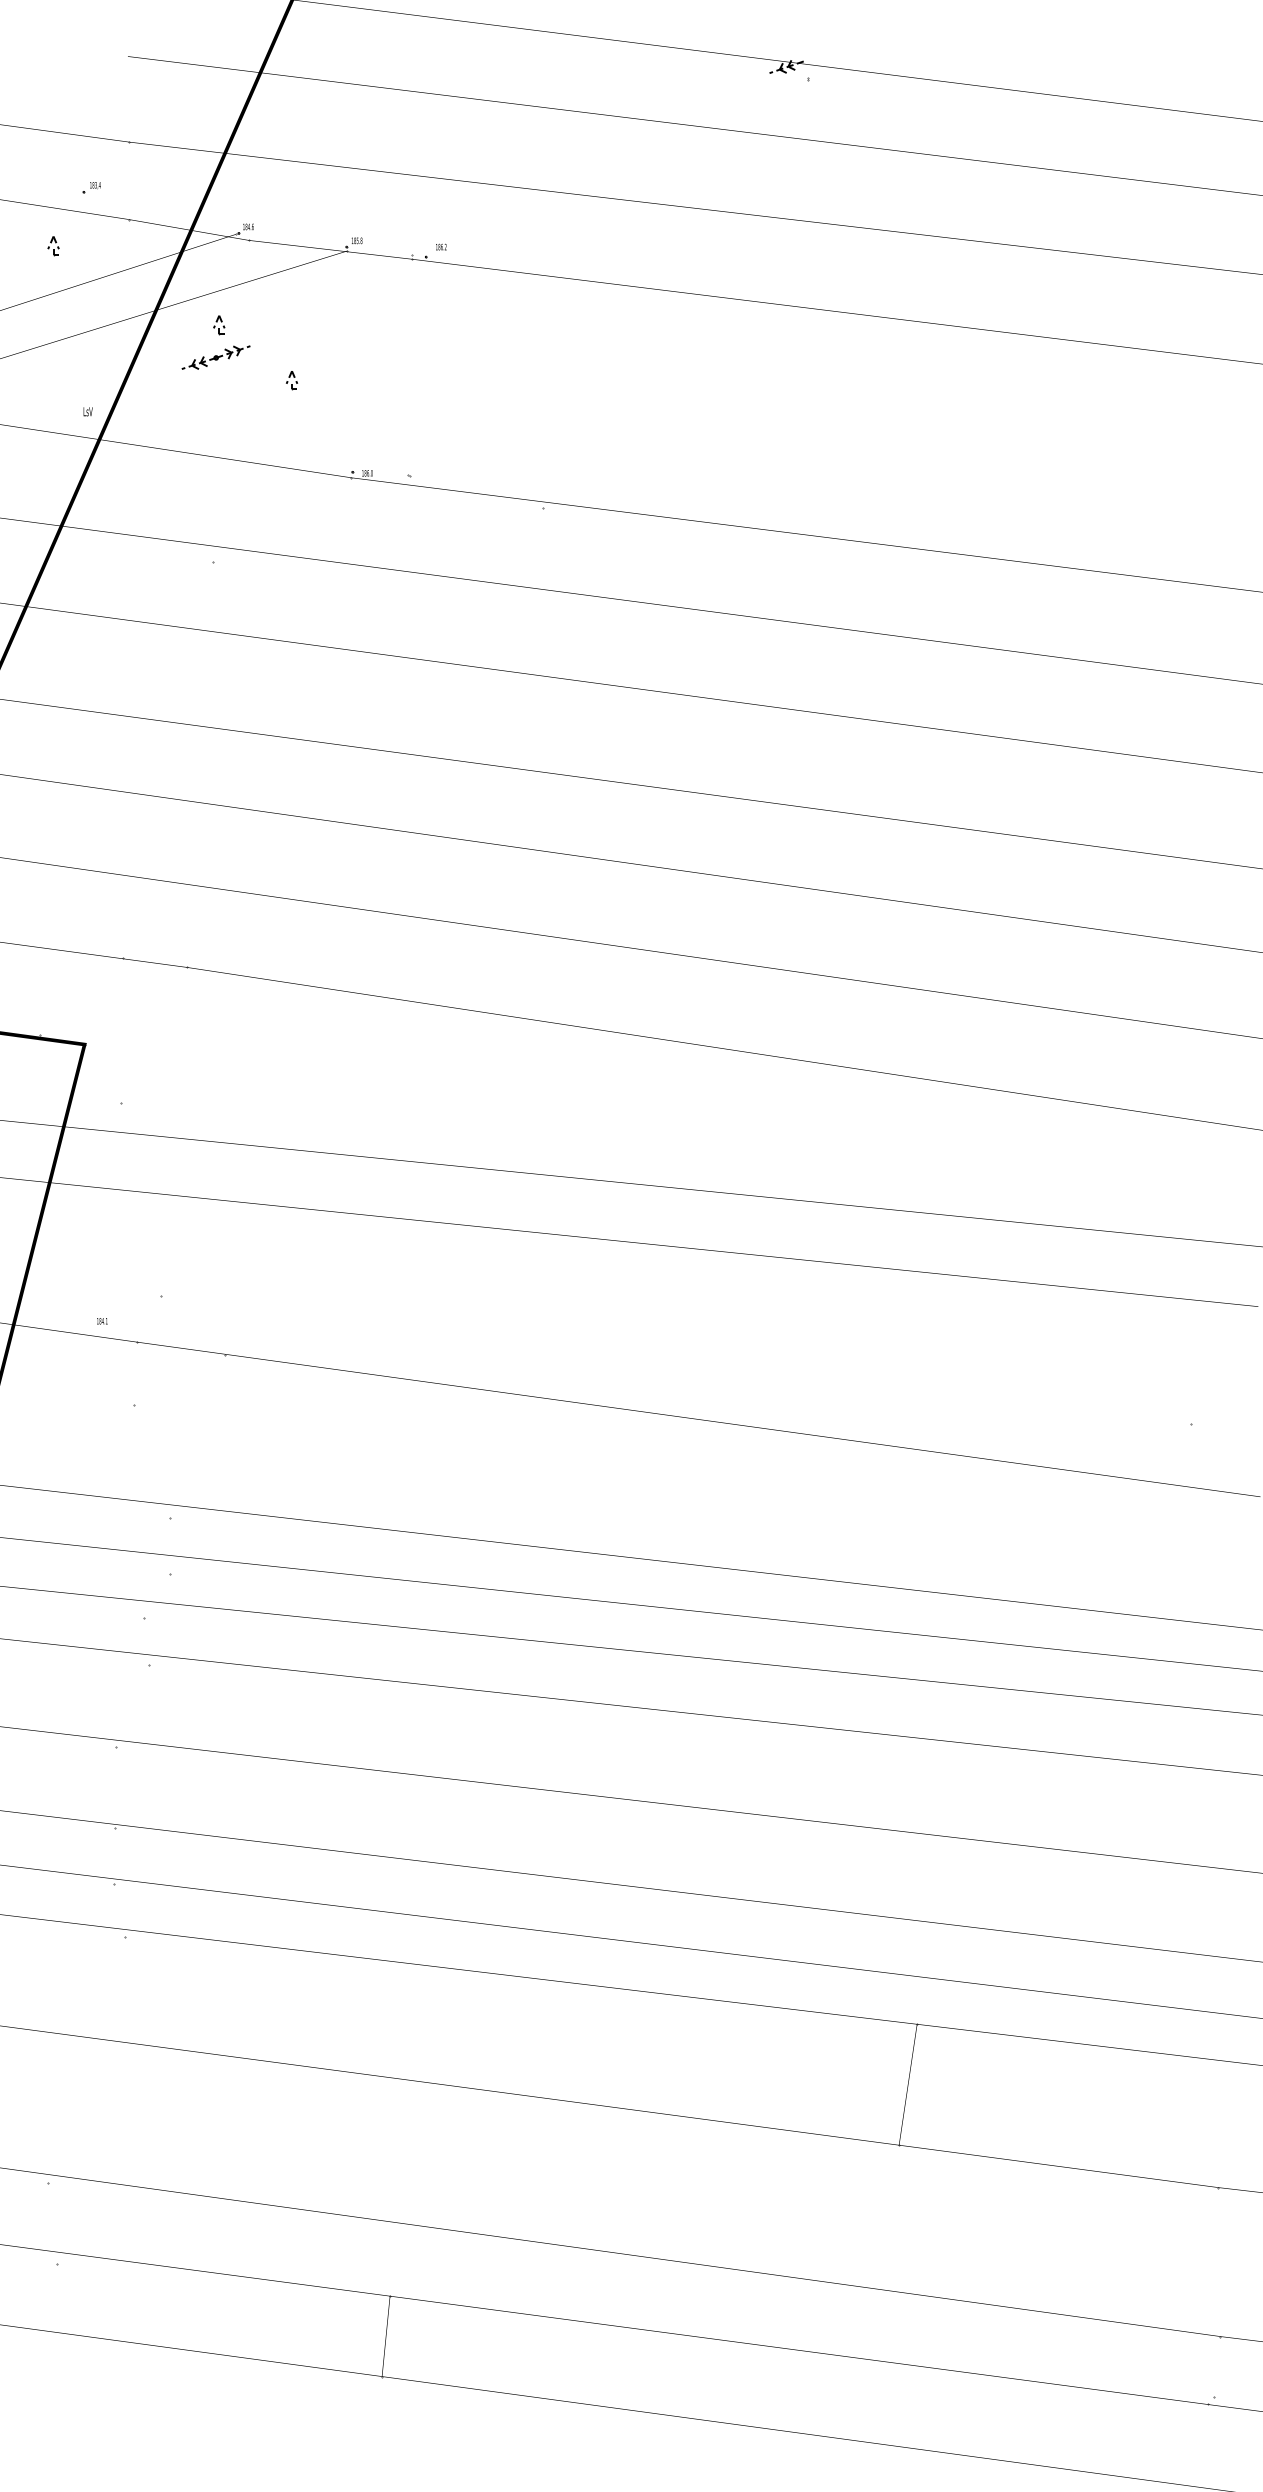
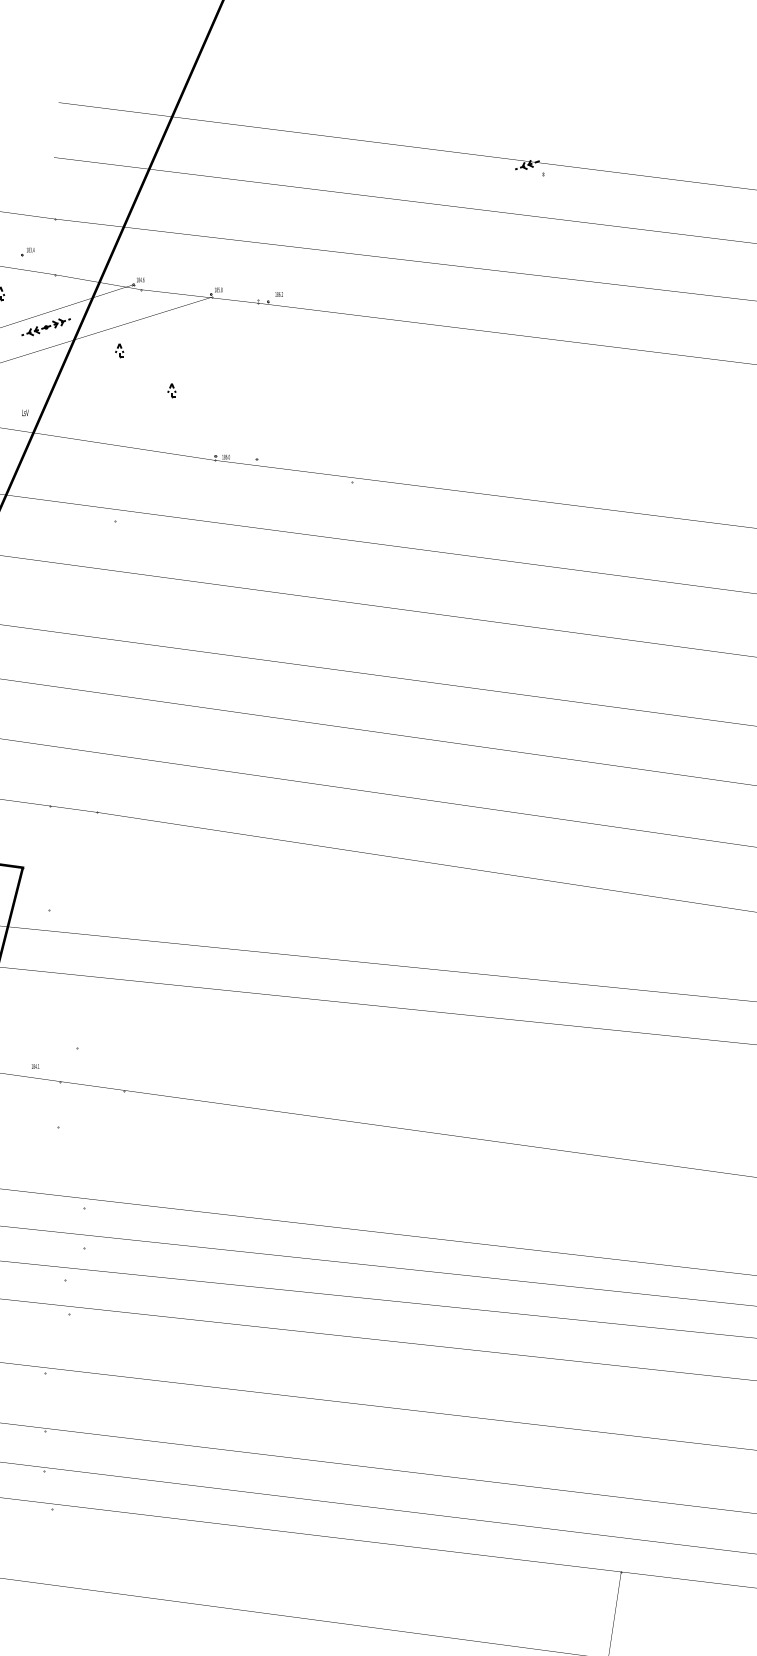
part: (215, 357) -> (45, 327), moved

